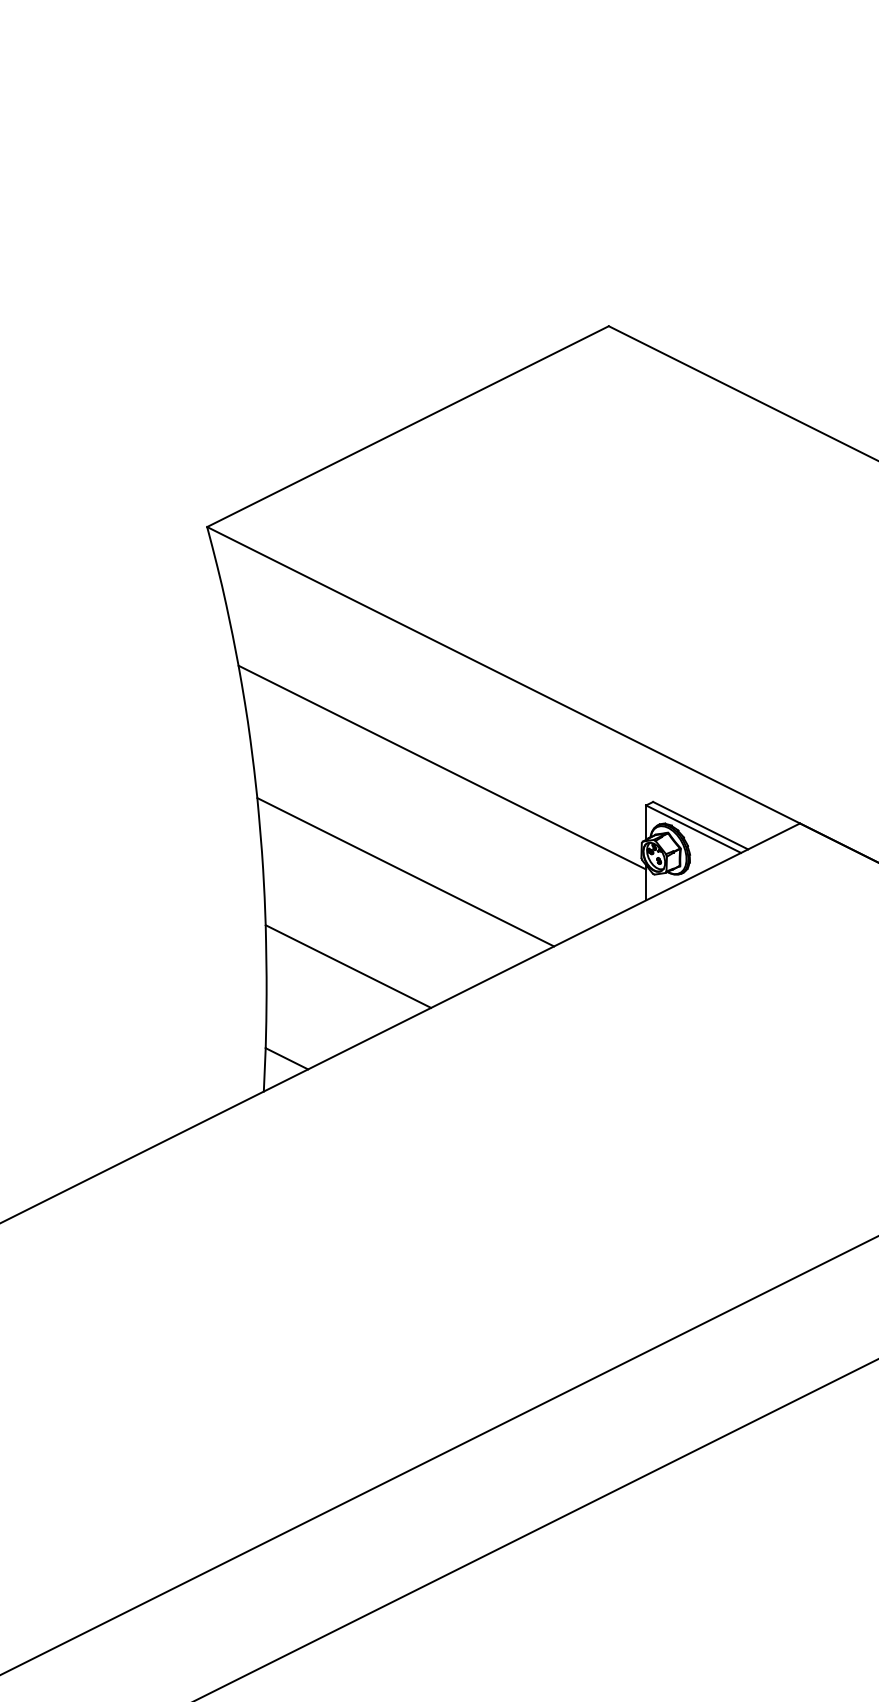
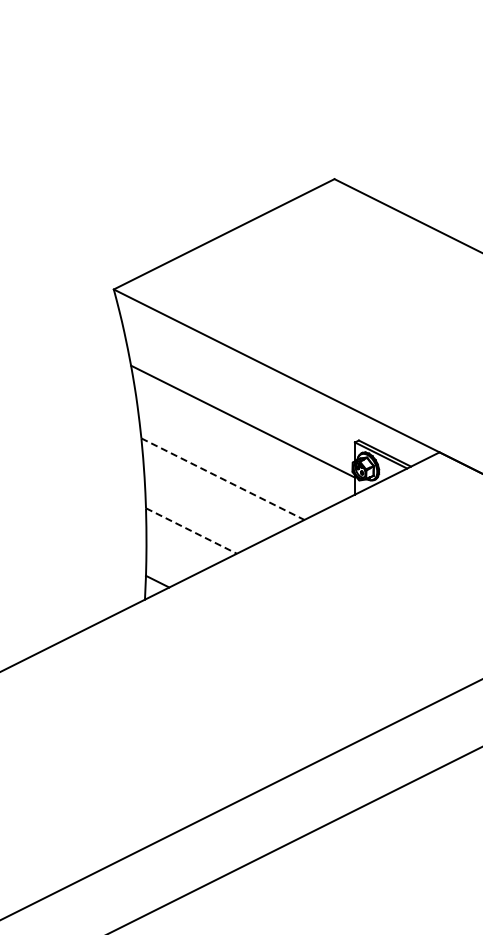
line: (406, 872) -> (223, 479), solid -> dashed
line: (348, 967) -> (191, 531), solid -> dashed

